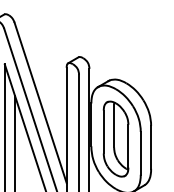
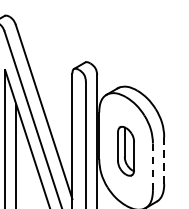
part: (115, 138) -> (125, 150), size x0.6
line: (151, 146) -> (164, 159), solid -> dashed
line: (140, 152) -> (152, 165), solid -> dashed

